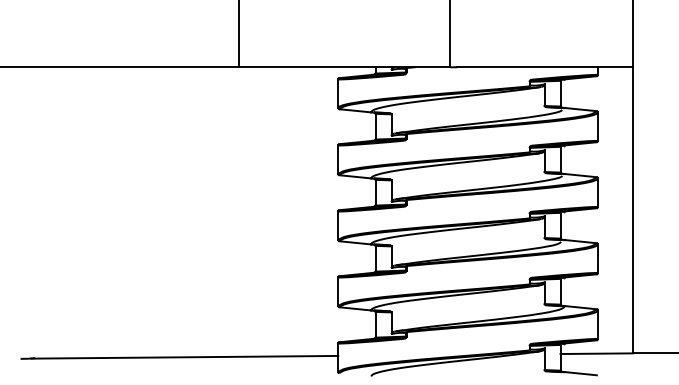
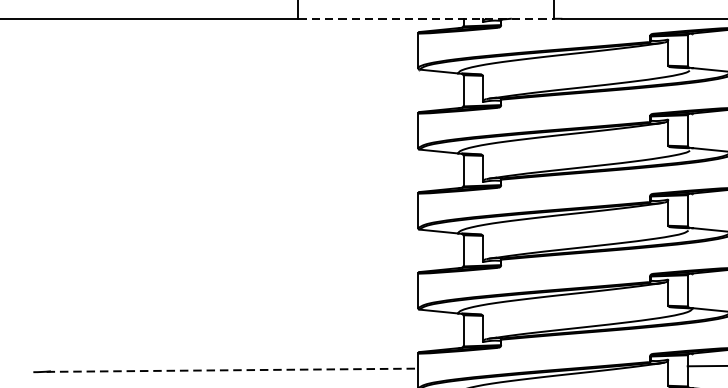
line: (344, 67) -> (425, 19), solid -> dashed
line: (185, 357) -> (233, 370), solid -> dashed

